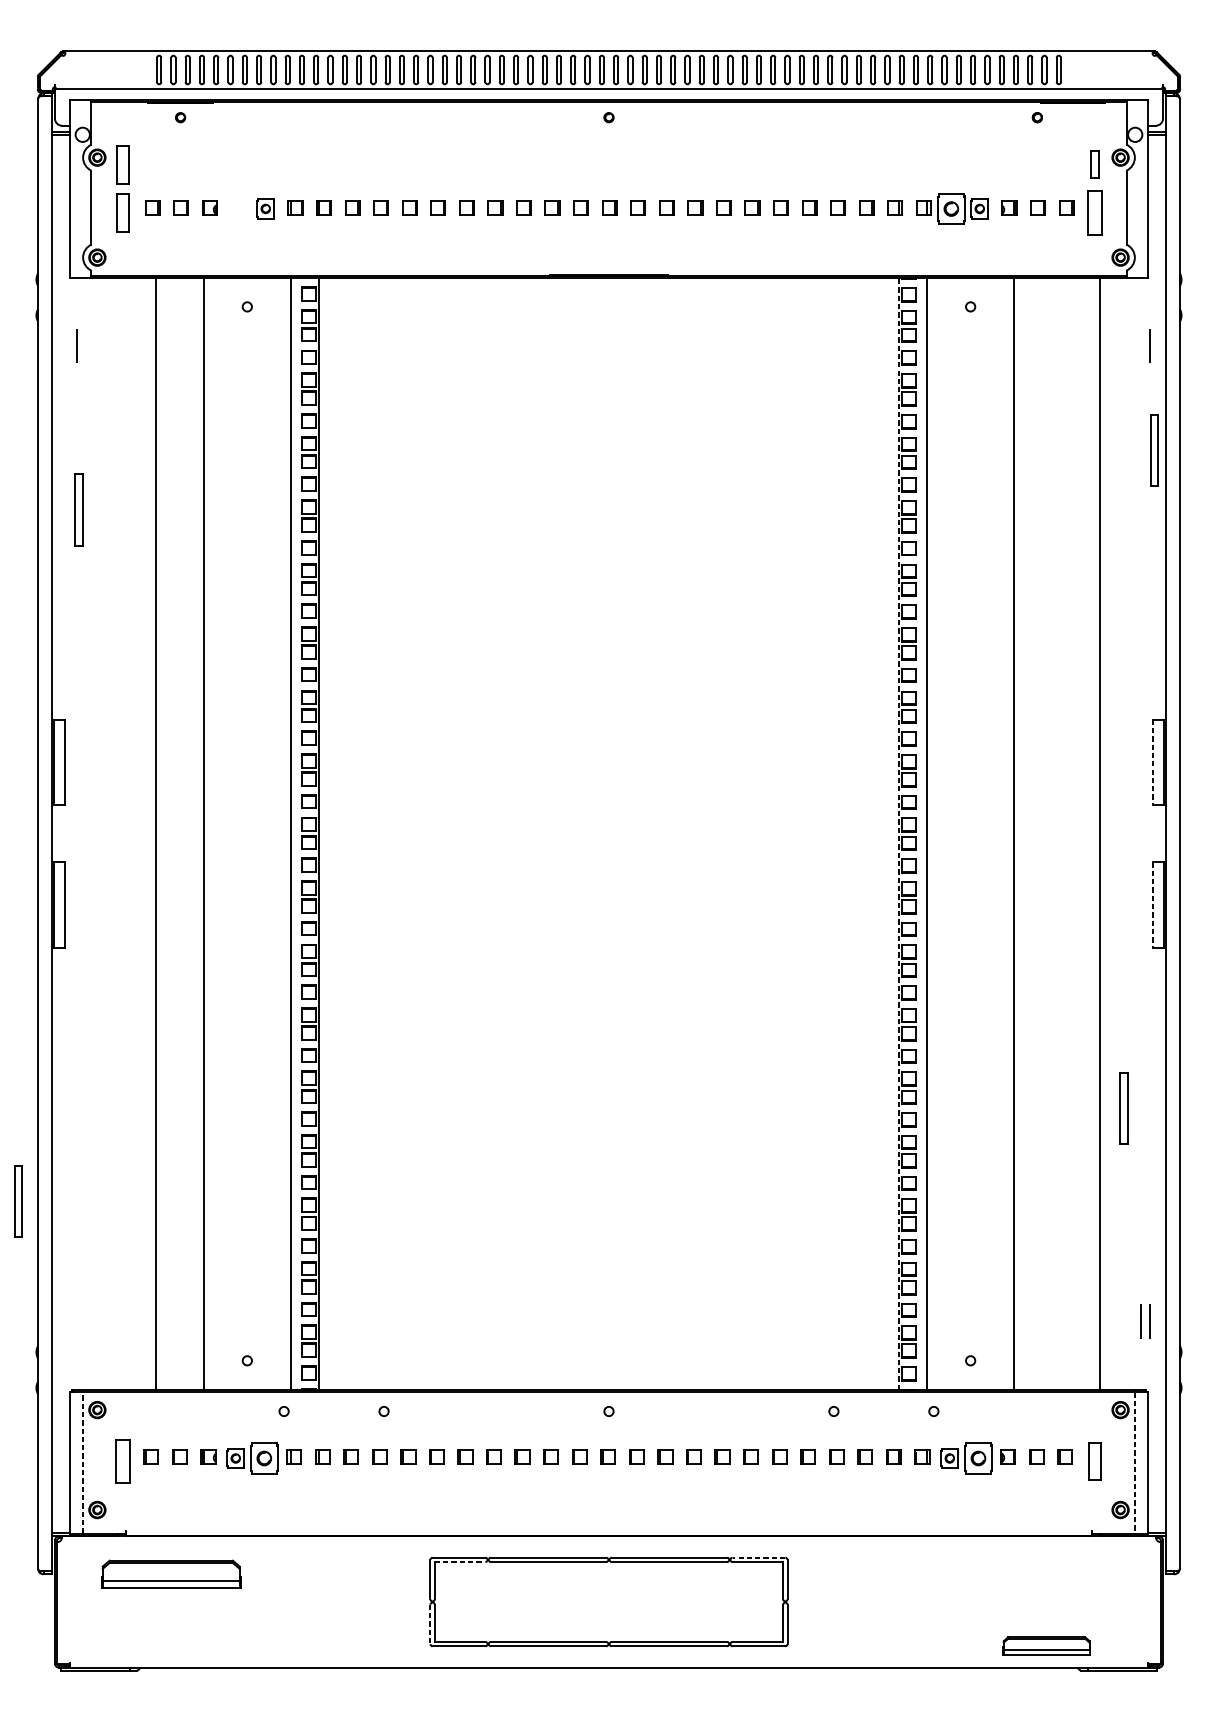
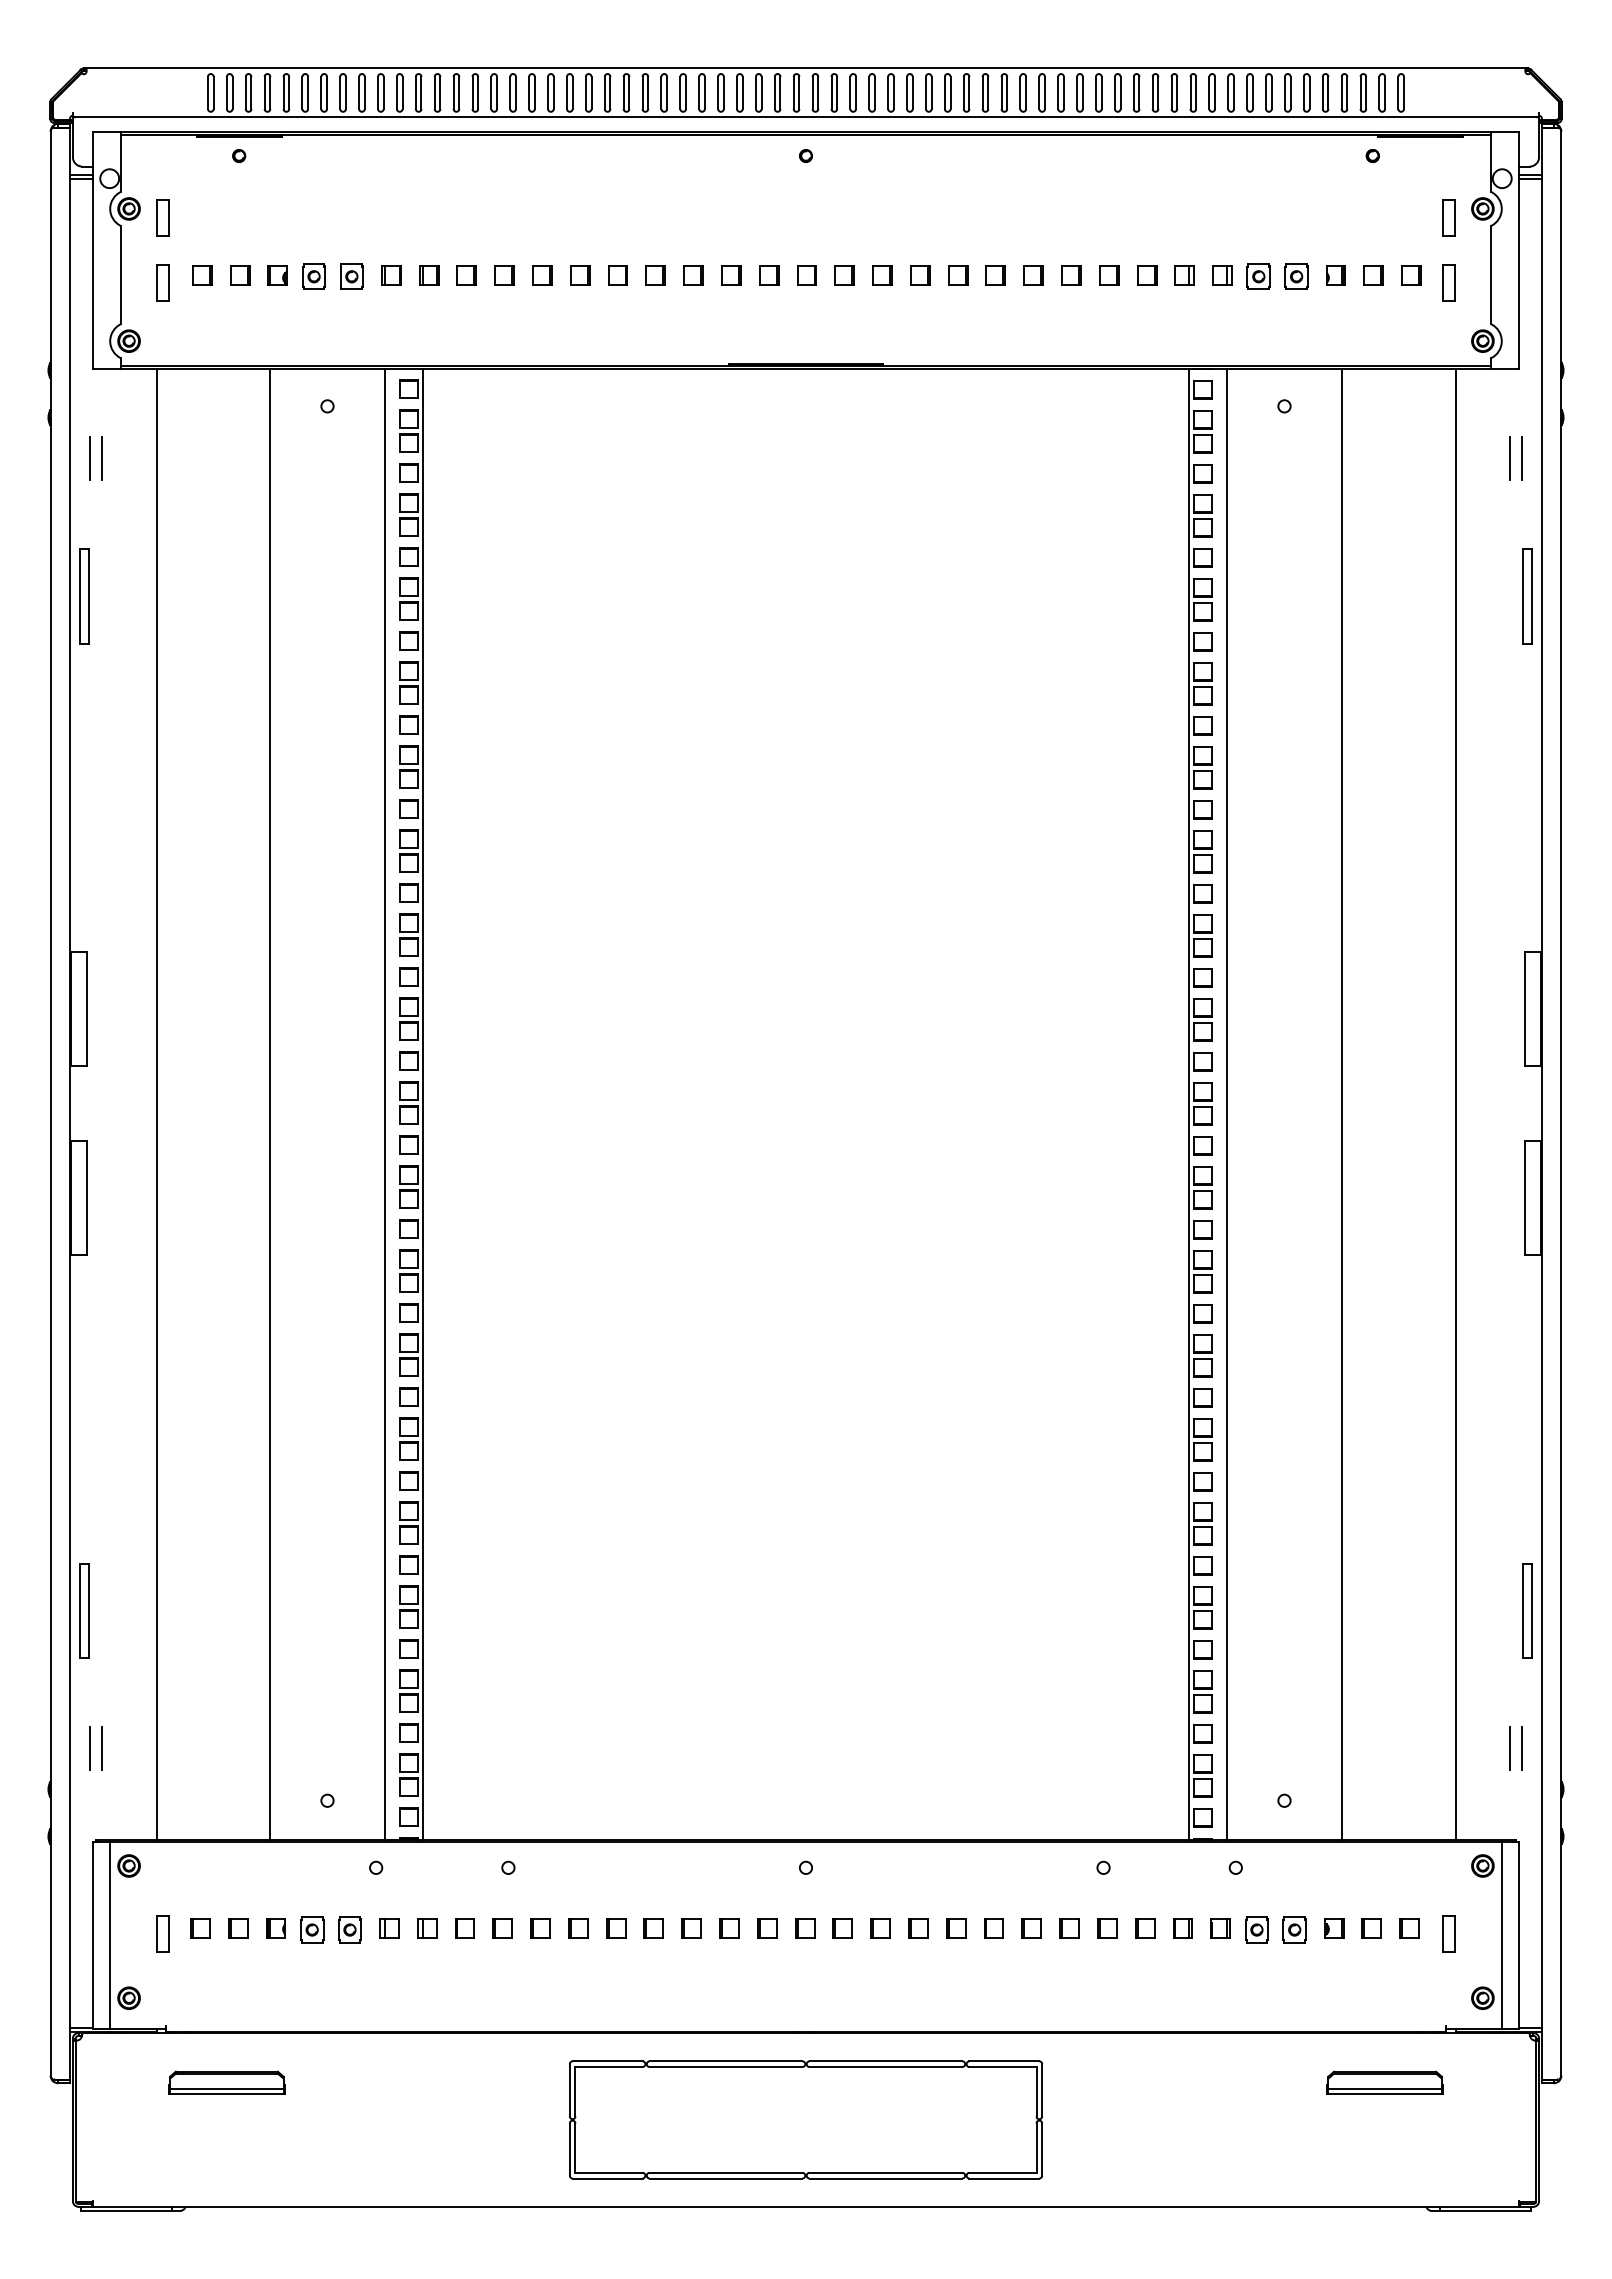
part: (122, 164) -> (162, 217), size x0.71
part: (236, 208) -> (313, 276), added
part: (950, 208) -> (1258, 276), size x0.62
part: (122, 213) -> (162, 282), size x0.71
part: (1094, 213) -> (1448, 282), size x0.62
line: (68, 345) -> (90, 457), added
line: (1140, 346) -> (1509, 458), added
part: (78, 510) -> (84, 596), moved
line: (1152, 762) -> (1525, 1009), dashed -> solid
line: (155, 833) -> (156, 1103), moved
line: (898, 833) -> (1189, 1103), dashed -> solid
line: (1152, 905) -> (1525, 1198), dashed -> solid
part: (1124, 1108) -> (1527, 1610), moved
part: (18, 1201) -> (84, 1610), moved
line: (68, 1321) -> (90, 1748), added
line: (76, 1321) -> (101, 1748), added
part: (263, 1458) -> (349, 1929), size x0.62
part: (978, 1458) -> (1294, 1929), size x0.62
part: (122, 1461) -> (162, 1933), size x0.62
part: (1094, 1461) -> (1448, 1933), size x0.71
line: (82, 1462) -> (109, 1935), dashed -> solid
line: (1135, 1462) -> (1502, 1935), dashed -> solid
line: (759, 1557) -> (1004, 2061), dashed -> solid
line: (460, 1562) -> (609, 2067), dashed -> solid
part: (171, 1573) -> (226, 2082), size x0.62
line: (430, 1625) -> (569, 2150), dashed -> solid
part: (1046, 1645) -> (1384, 2082), moved

